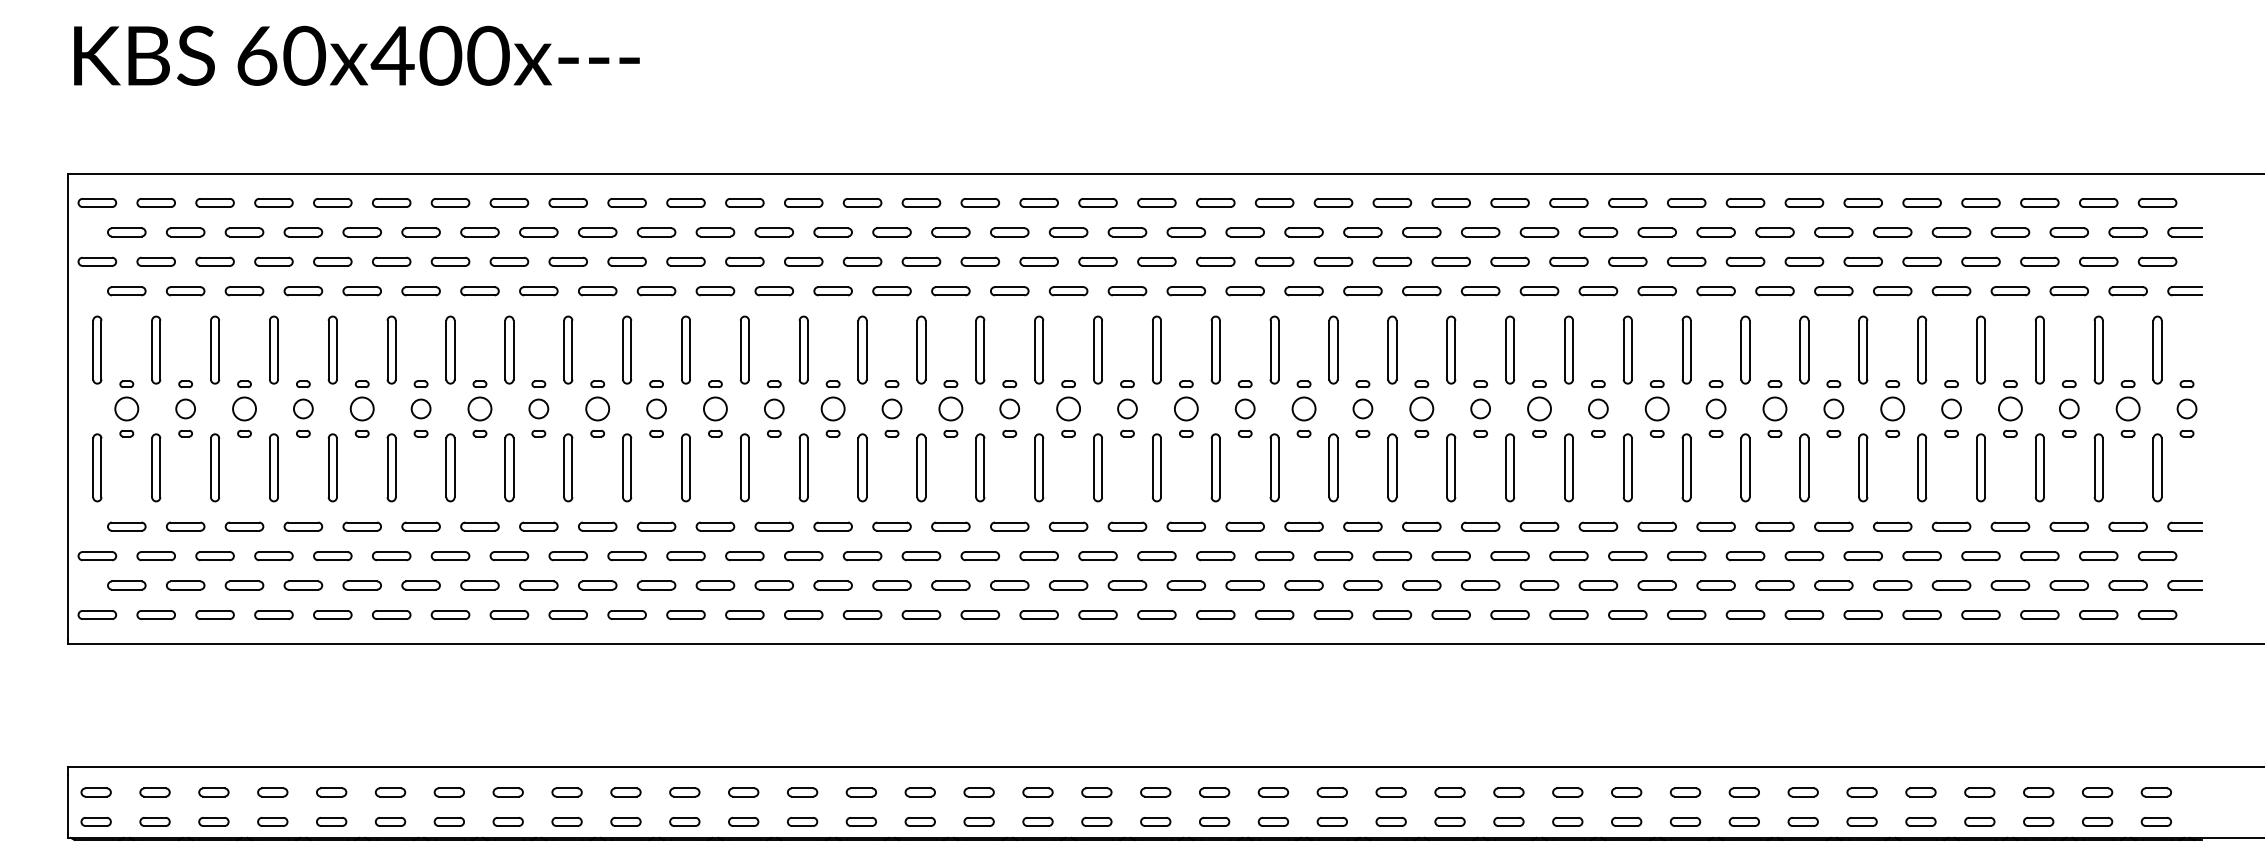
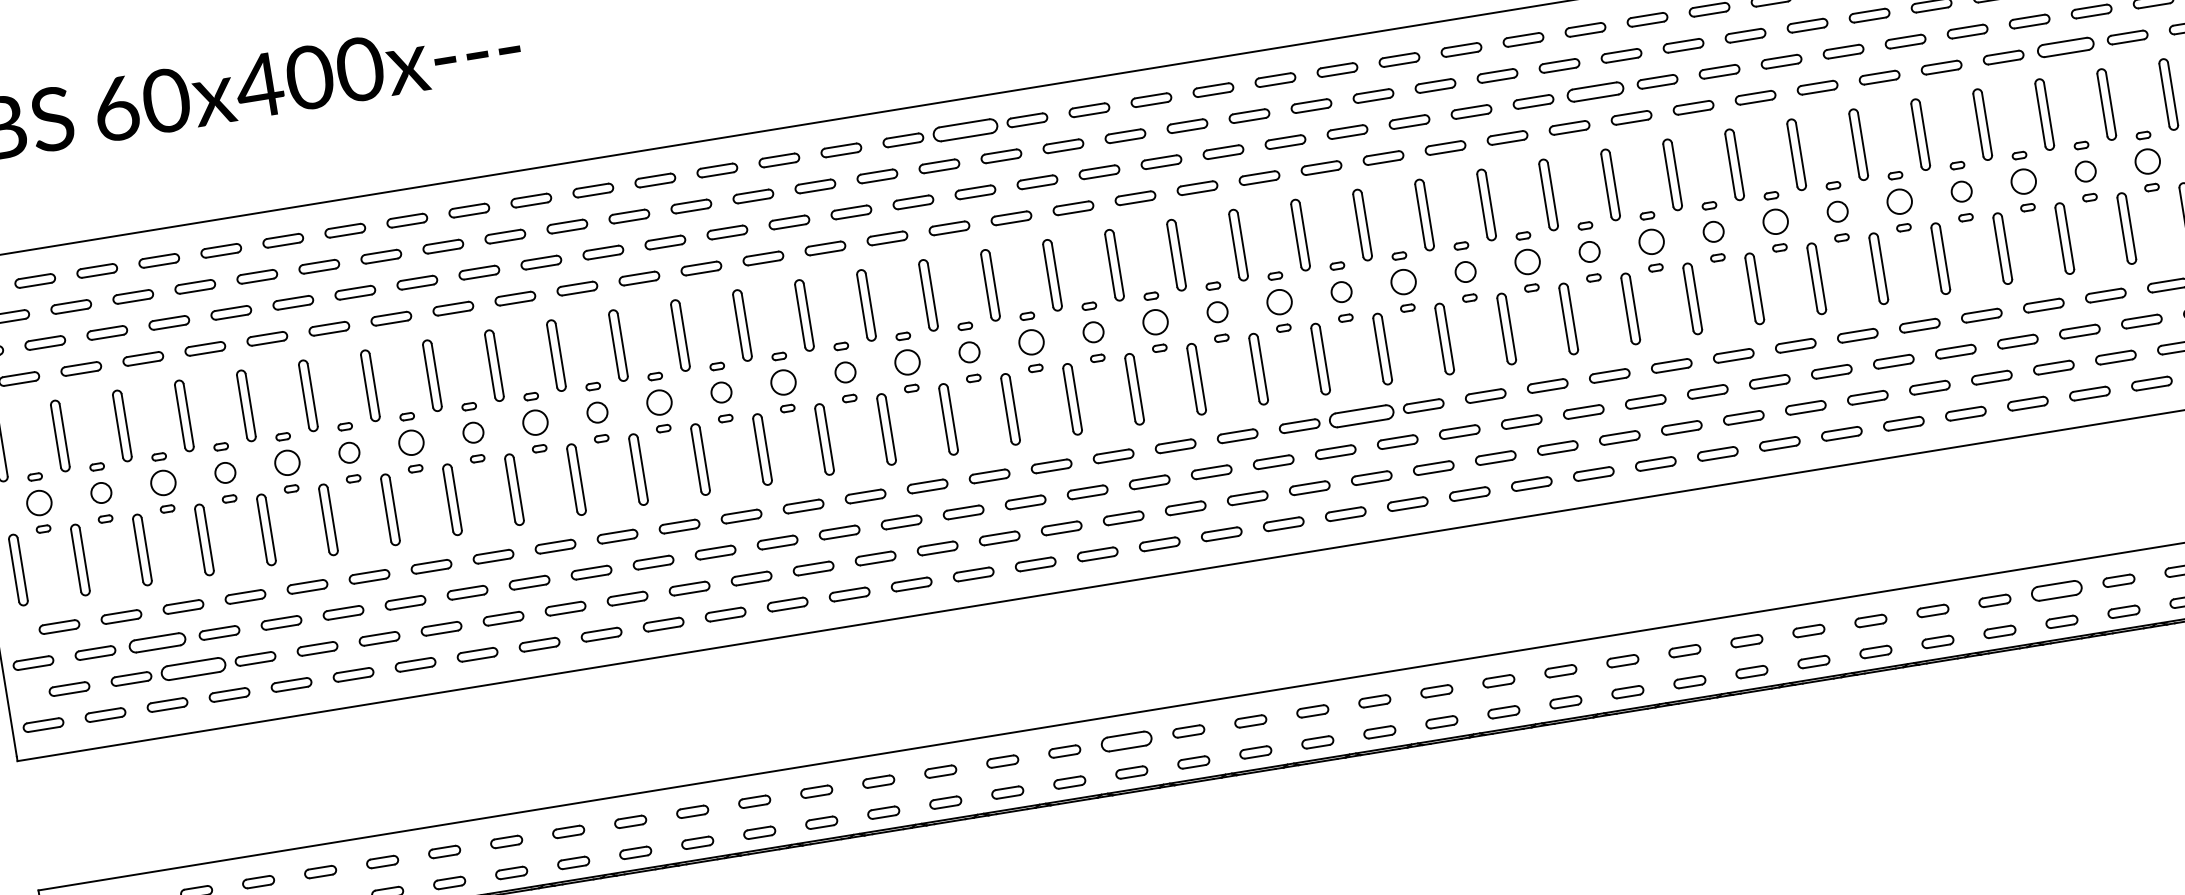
part: (1038, 202) -> (964, 129), size x1.6
part: (1627, 261) -> (1595, 91), size x1.4
part: (2068, 291) -> (2064, 47), size x1.4
part: (1362, 526) -> (1361, 416), size x1.6
part: (214, 556) -> (156, 643), size x1.4
part: (244, 585) -> (193, 668), size x1.6
part: (1096, 792) -> (1126, 741), size x1.6
part: (1979, 792) -> (2056, 590), size x1.6

